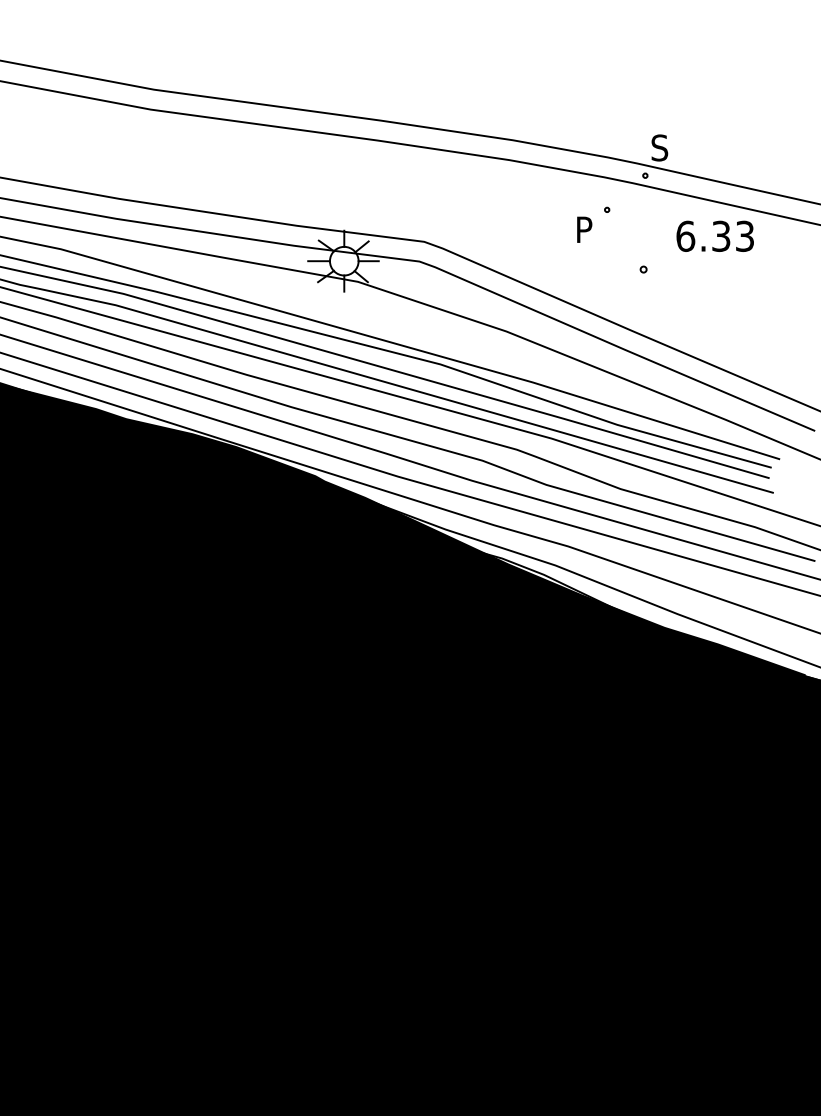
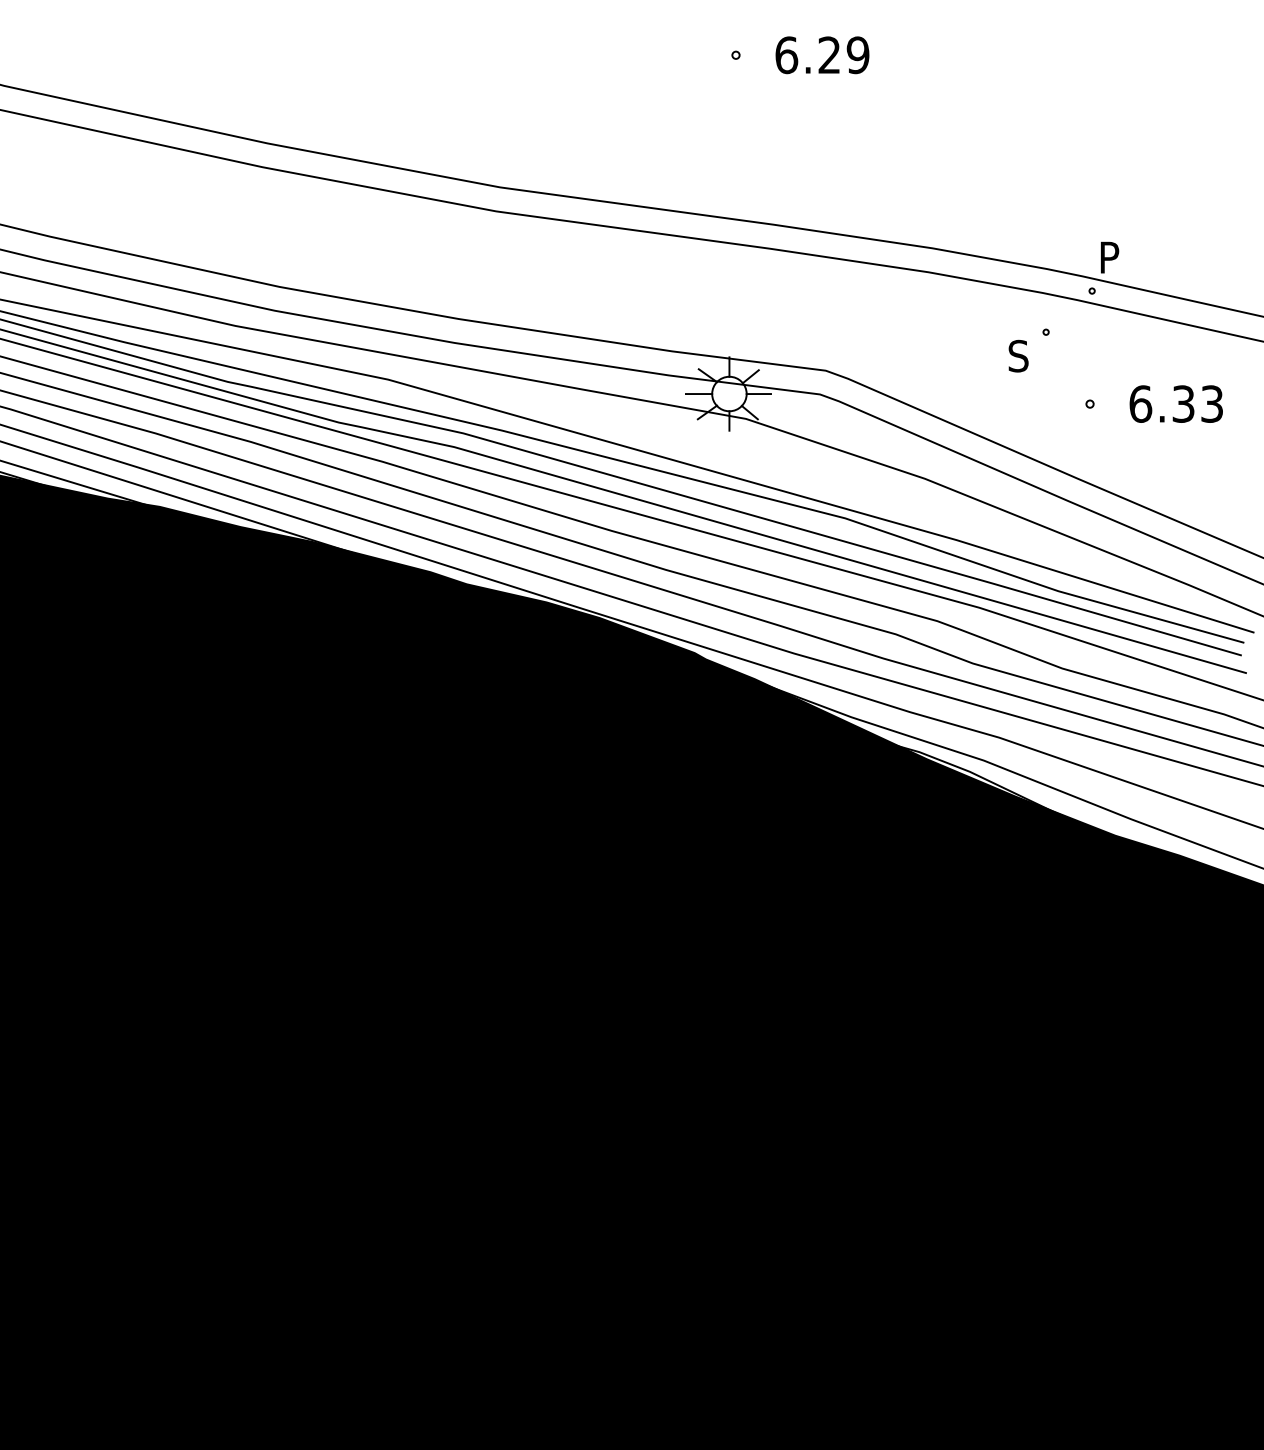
text: (659, 147) -> (1109, 257), S -> P
text: (584, 229) -> (1018, 355), P -> S
text: (714, 235) -> (1175, 403), moved

